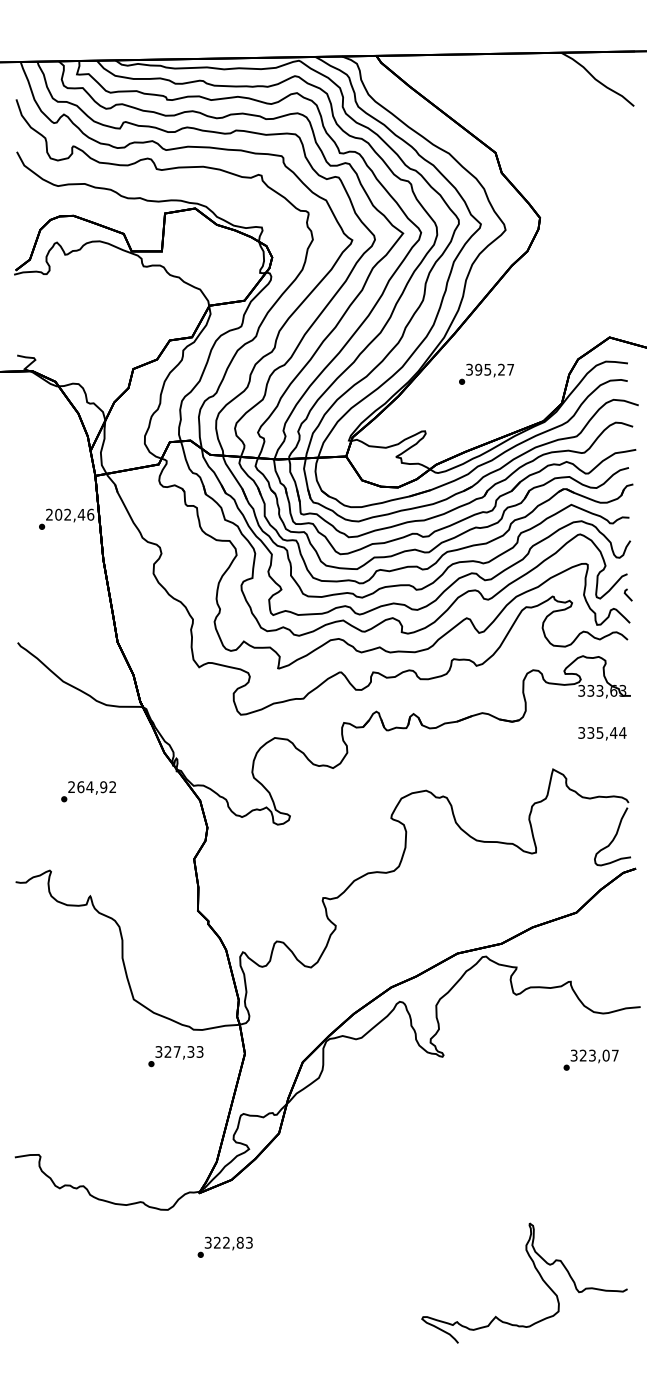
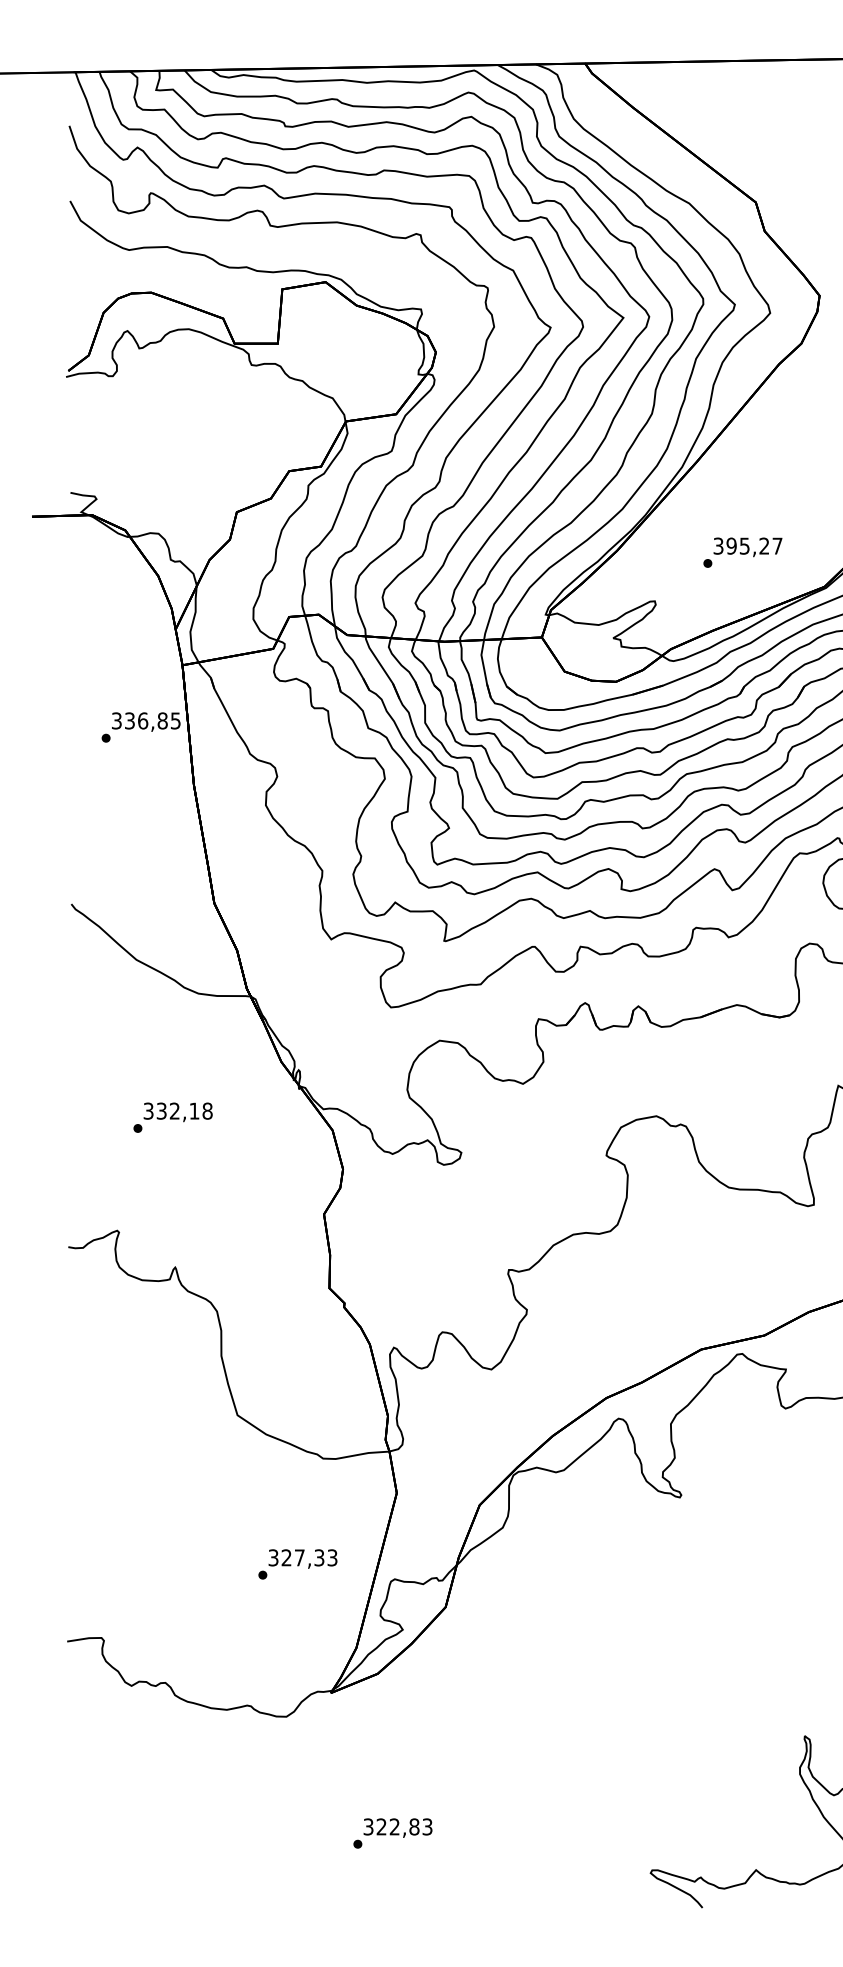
text: (486, 373) -> (742, 551), moved
text: (70, 514) -> (146, 720), 202,46 -> 336,85
text: (92, 787) -> (178, 1111), 264,92 -> 332,18
text: (175, 1056) -> (297, 1564), moved
text: (224, 1246) -> (391, 1832), moved

